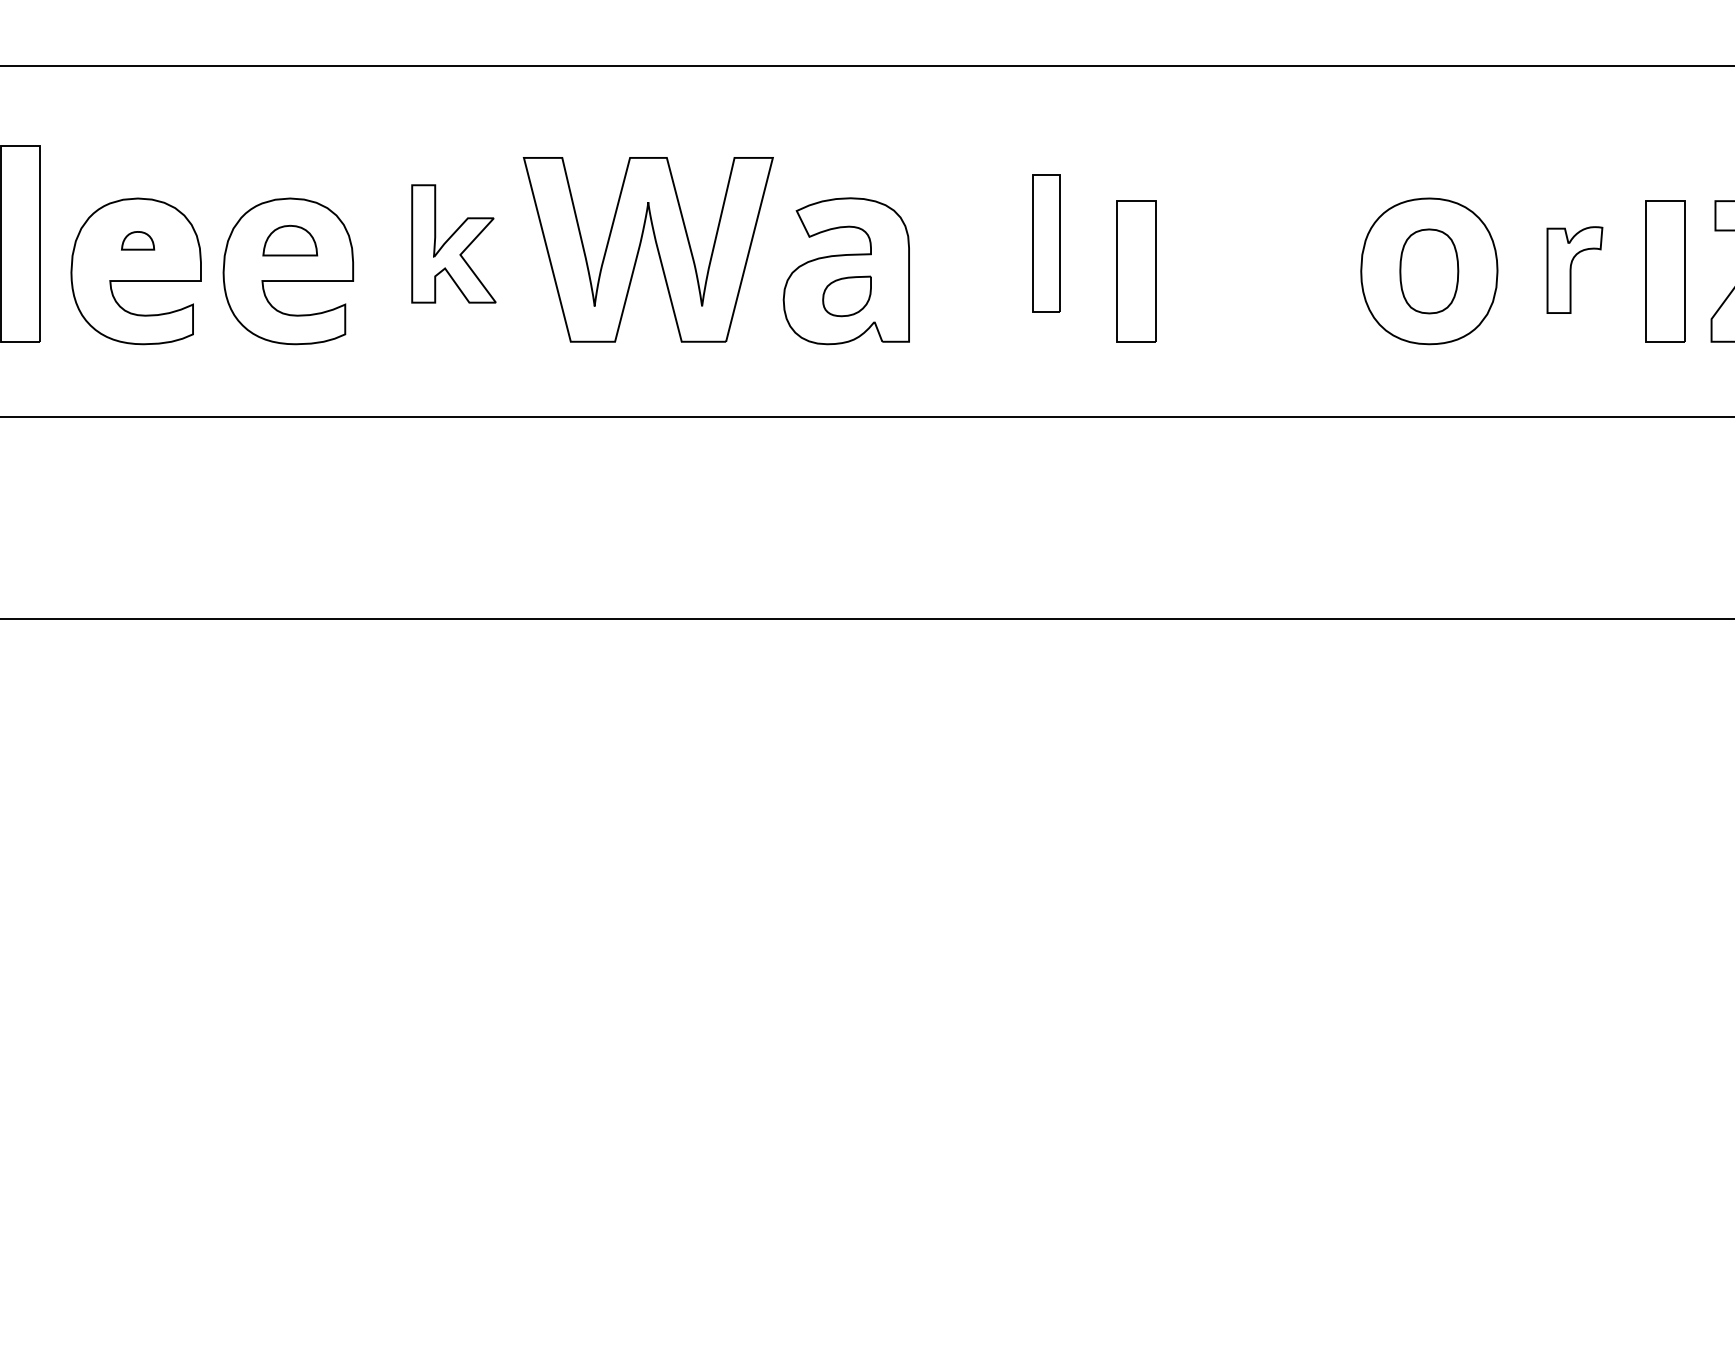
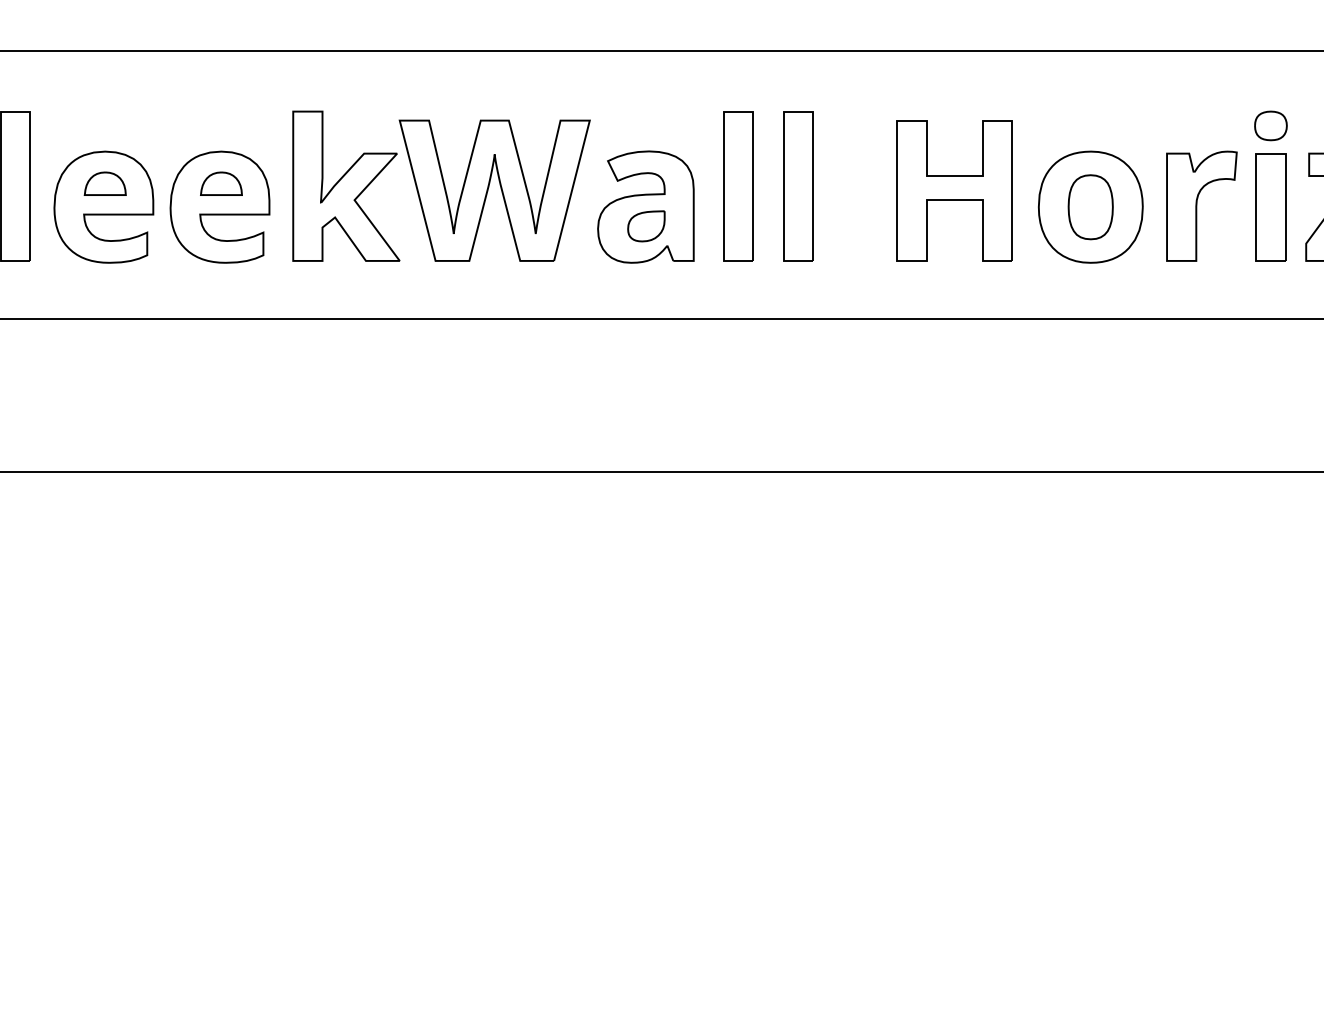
part: (1665, 164) -> (1271, 125), added
part: (137, 240) -> (104, 183), size x1.67
part: (453, 243) -> (346, 185), size x1.67
part: (967, 243) -> (738, 185), added
part: (1046, 243) -> (798, 185), size x1.43
part: (1250, 249) -> (954, 190), added
part: (1574, 269) -> (1201, 205), size x1.67
part: (1136, 271) -> (867, 207), removed

